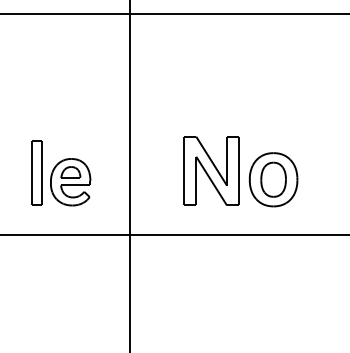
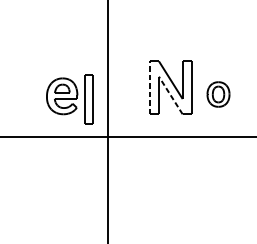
line: (184, 170) -> (149, 87), solid -> dashed
part: (36, 172) -> (89, 98), moved
part: (273, 179) -> (218, 94), size x0.6
line: (211, 181) -> (170, 95), solid -> dashed

